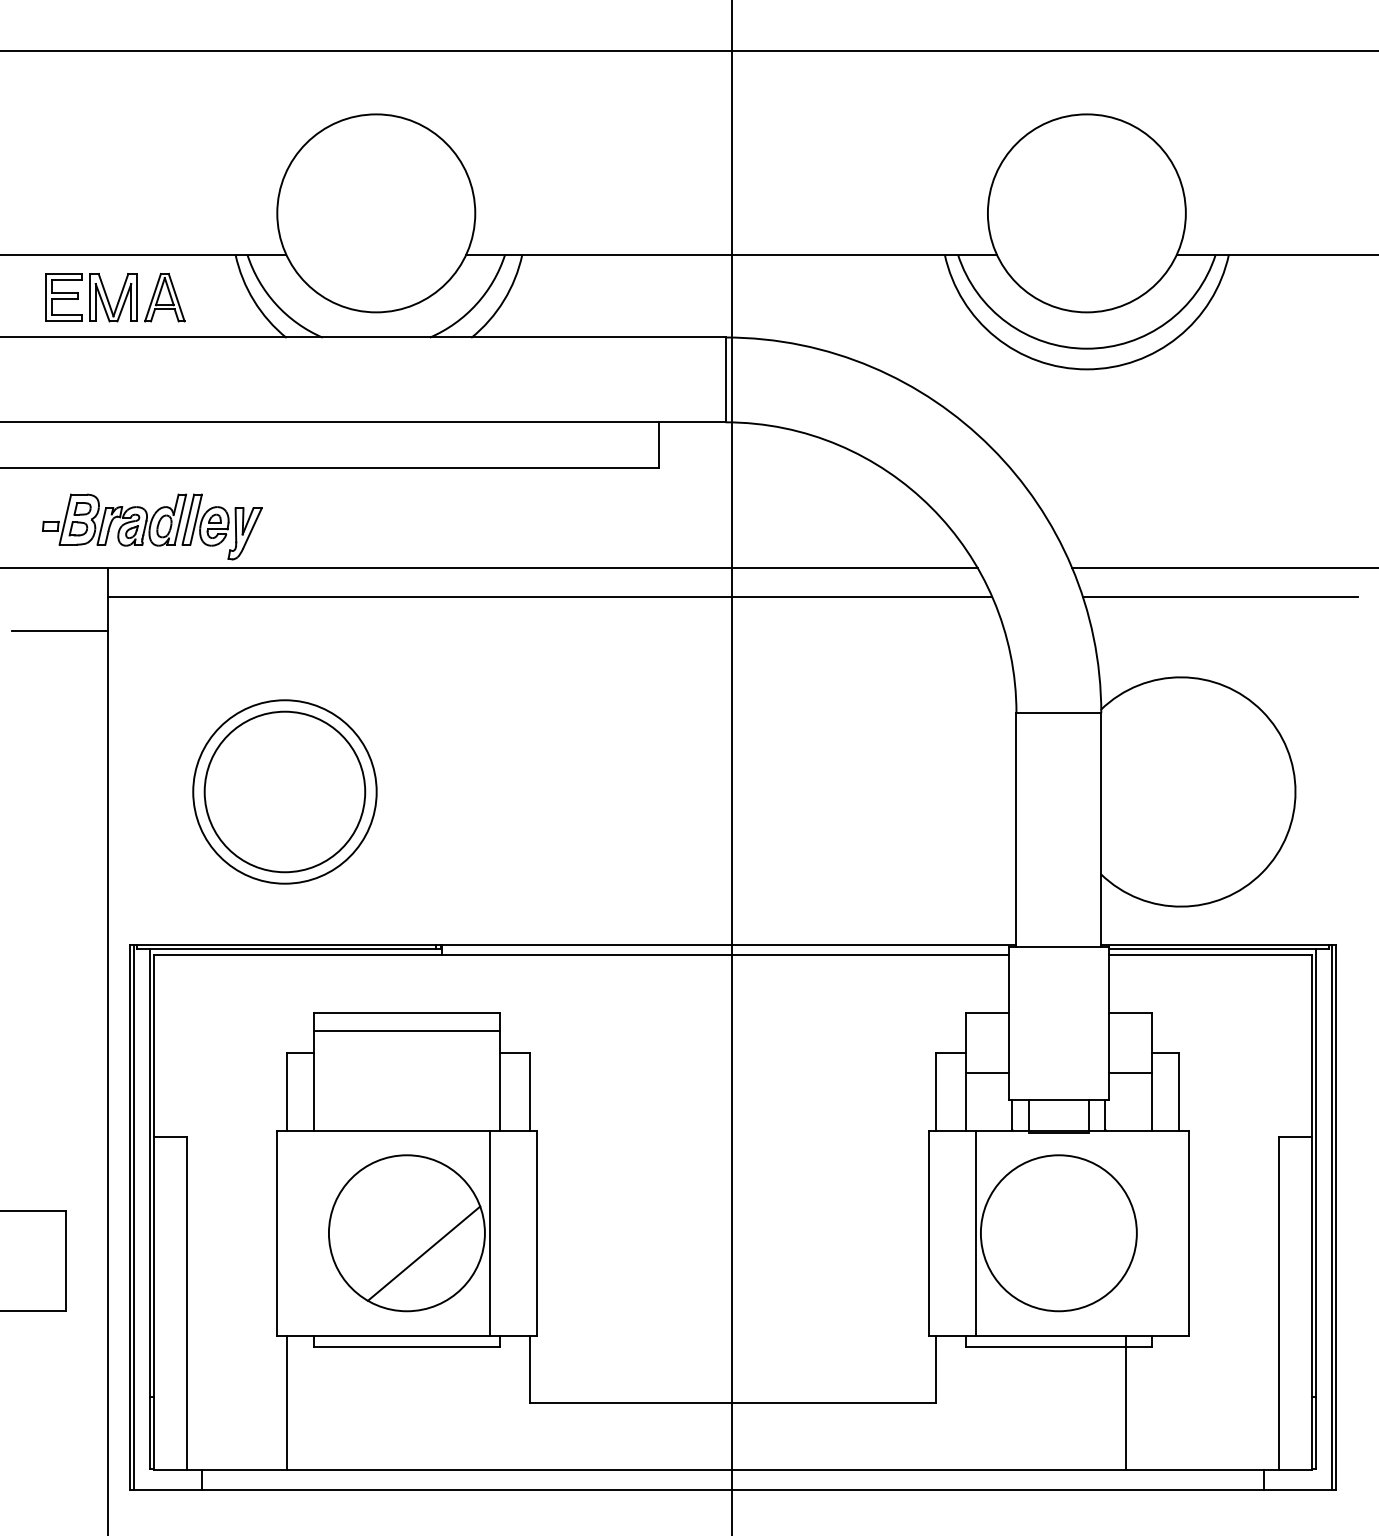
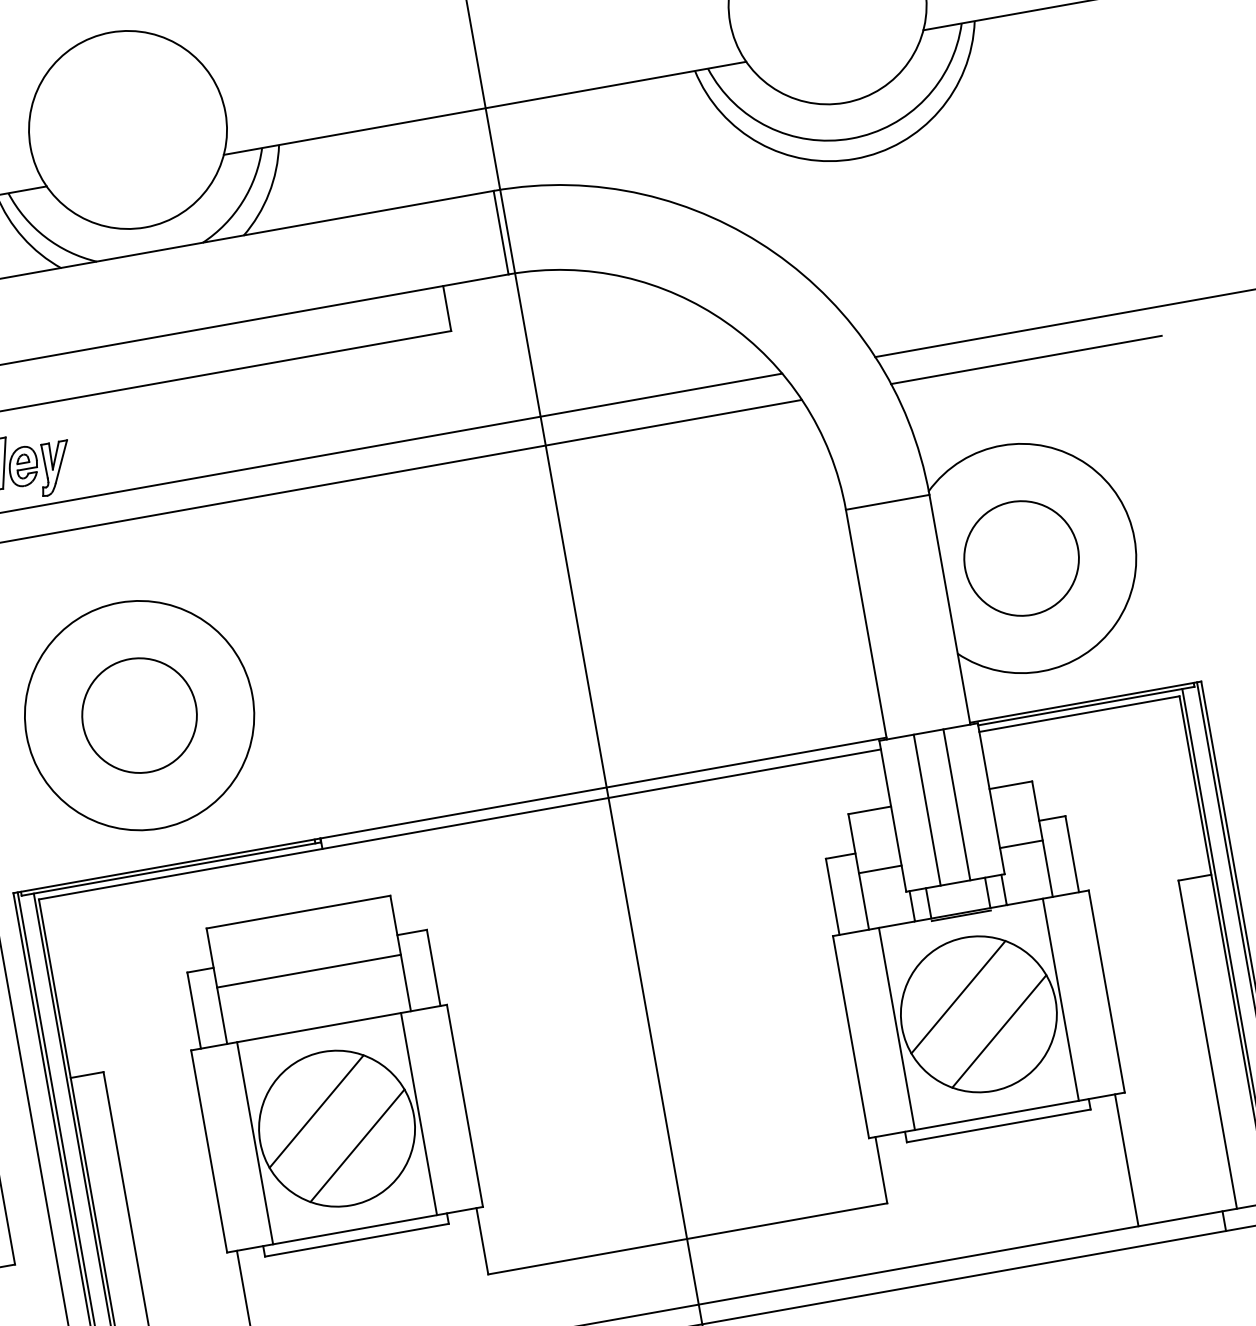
circle: (284, 791) -> (139, 715), size x0.62
circle: (284, 791) -> (139, 715), size x1.43
circle: (1180, 791) -> (1021, 558), added
line: (1043, 1022) -> (926, 809), added
line: (1073, 1022) -> (956, 804), added
line: (406, 1031) -> (308, 971), moved
line: (389, 1212) -> (316, 1111), added
line: (1041, 1212) -> (958, 996), added
line: (323, 1232) -> (254, 1142), added
line: (1142, 1232) -> (1061, 998), added
line: (1075, 1253) -> (998, 1031), added
line: (1125, 1402) -> (1126, 1159), moved

